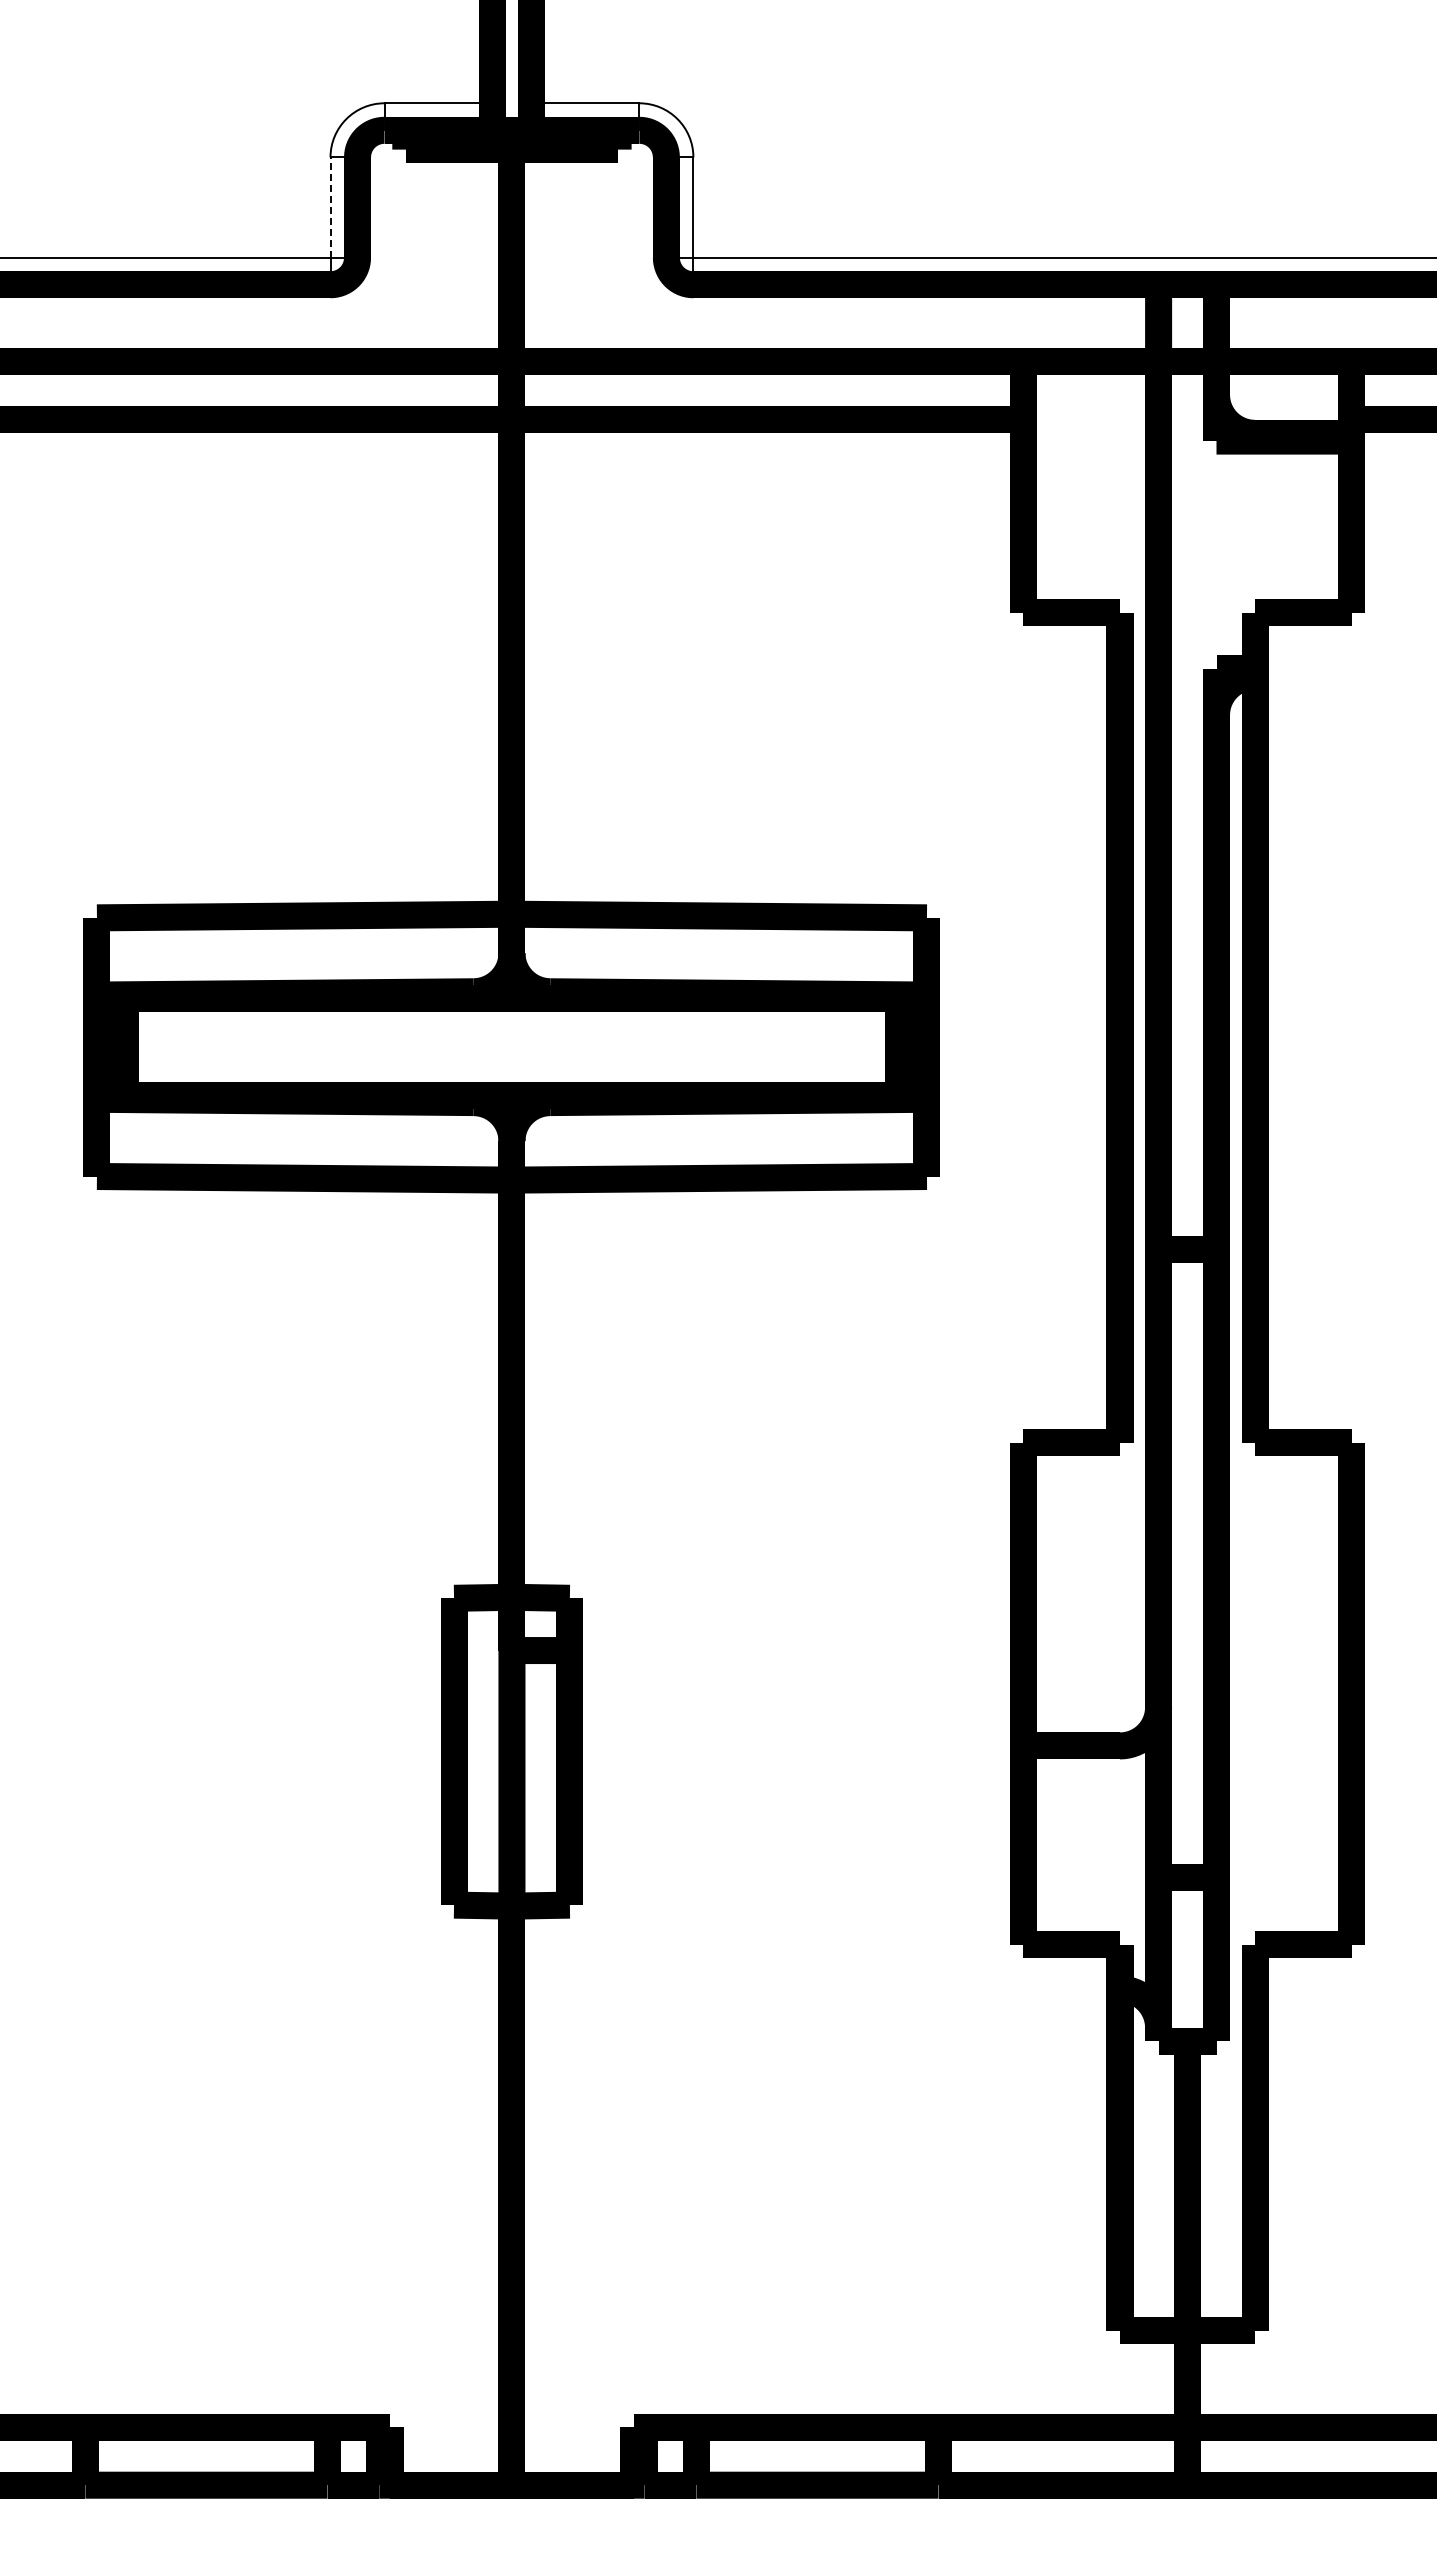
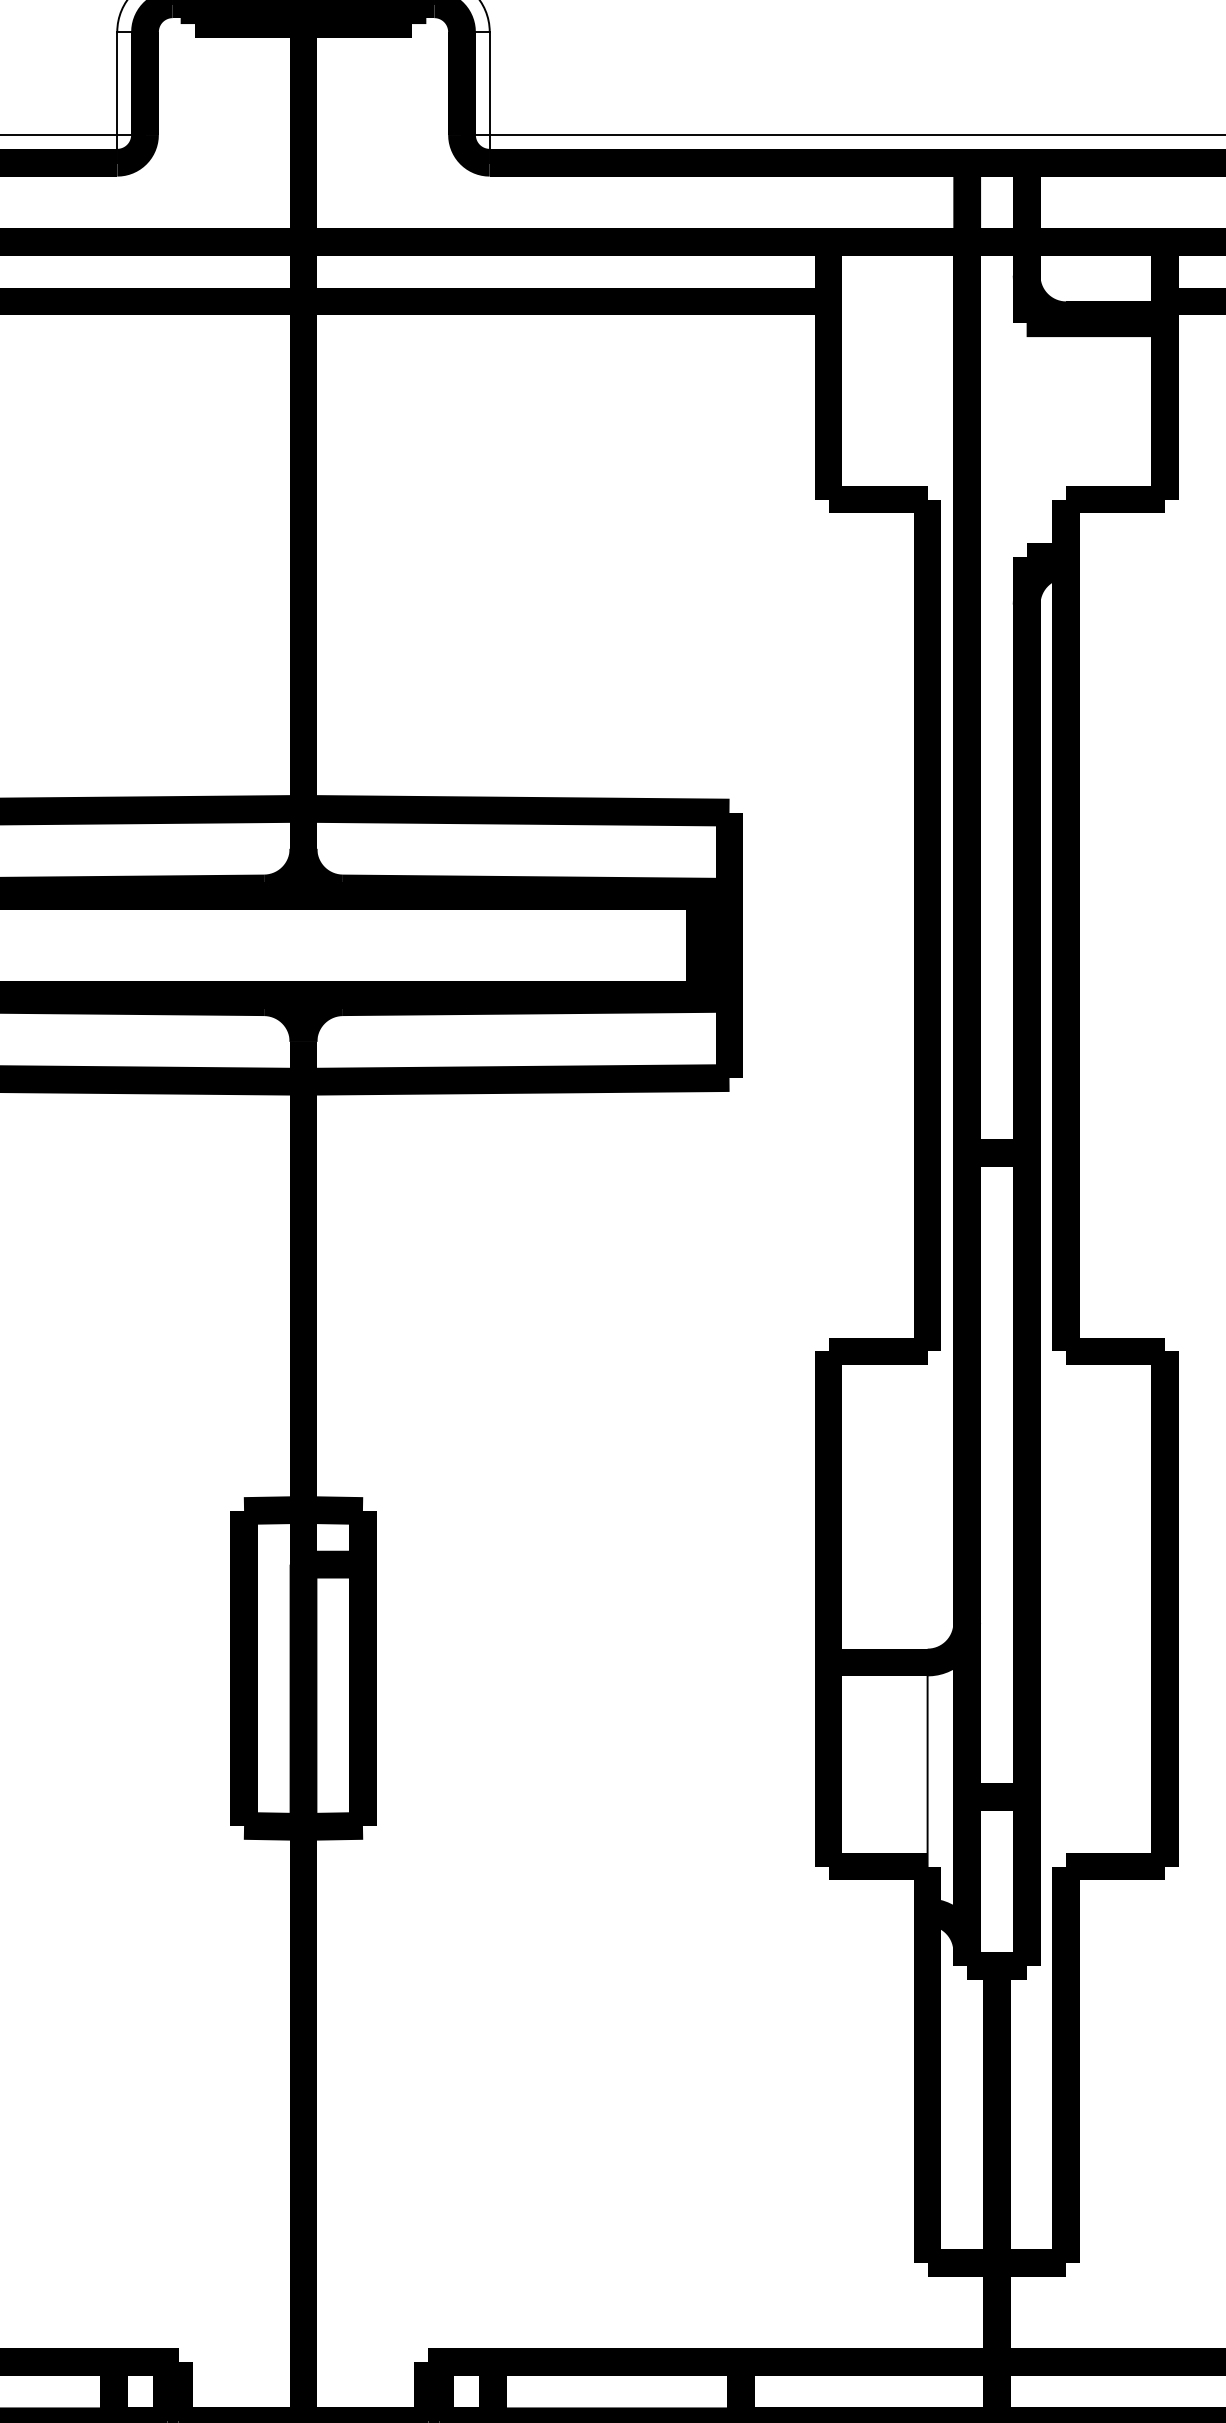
line: (330, 207) -> (117, 83), dashed -> solid
line: (1119, 1844) -> (927, 1763), added

